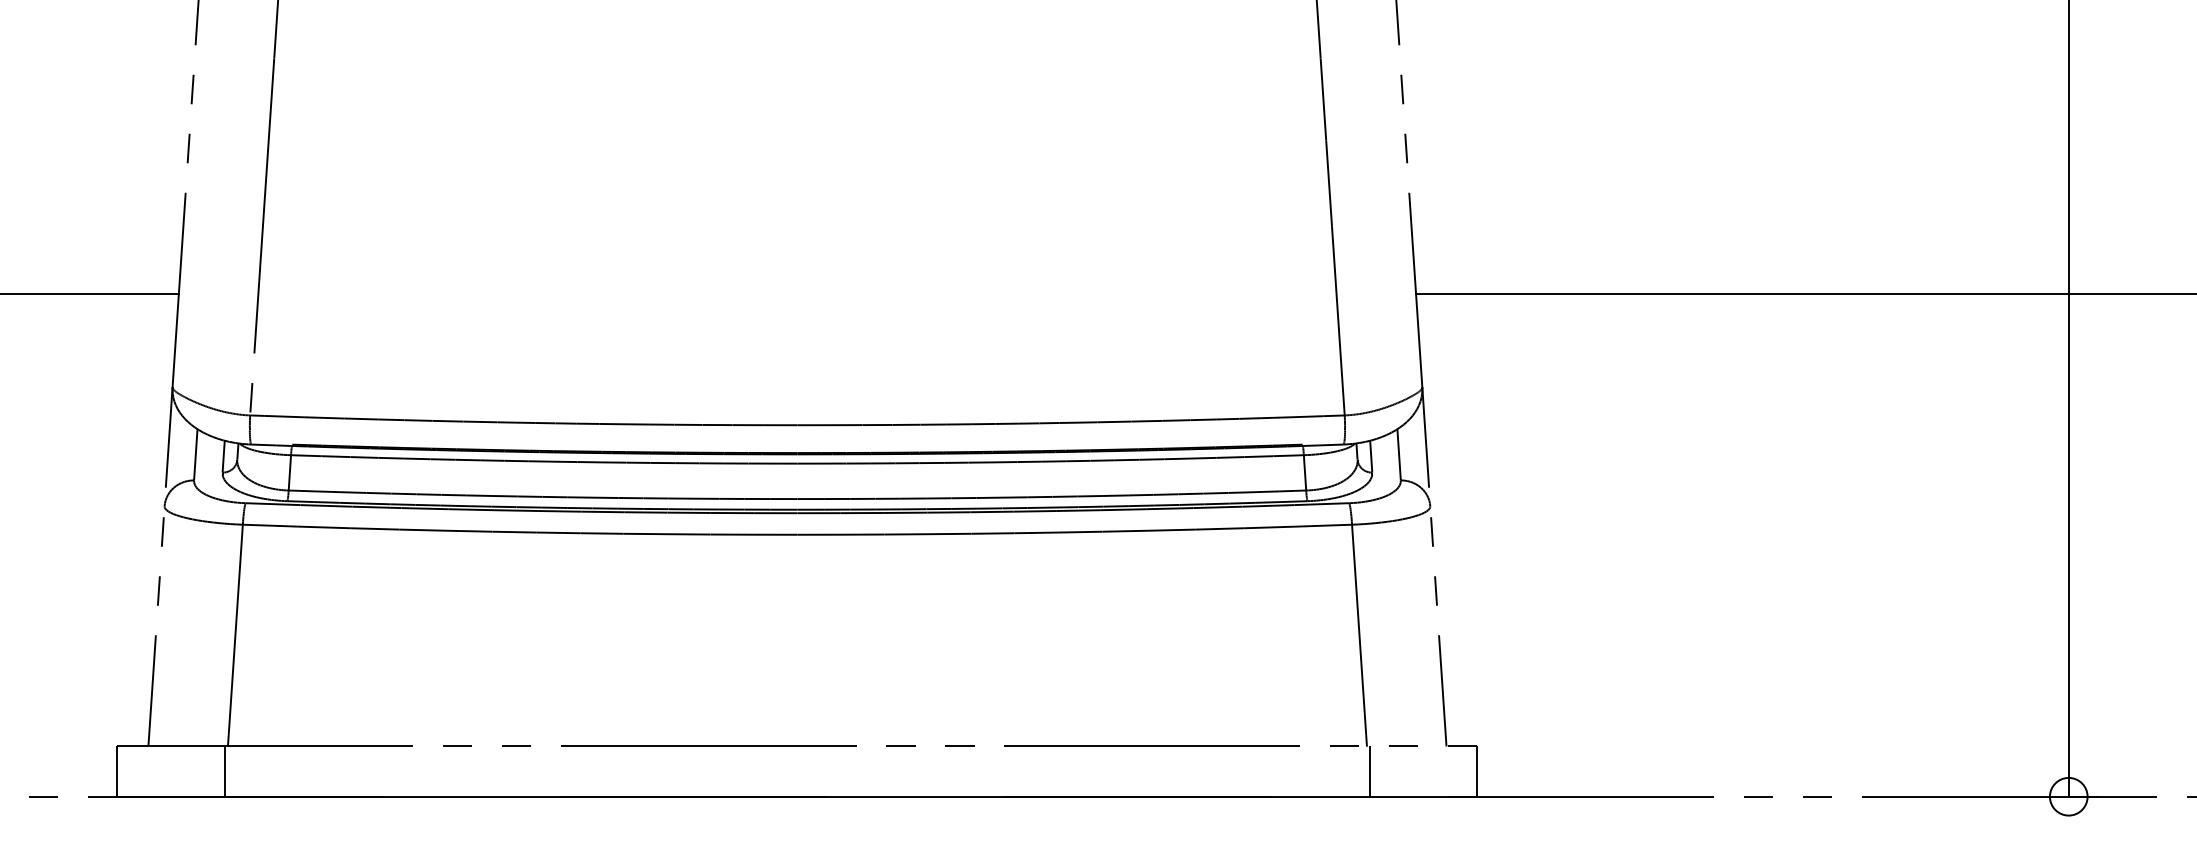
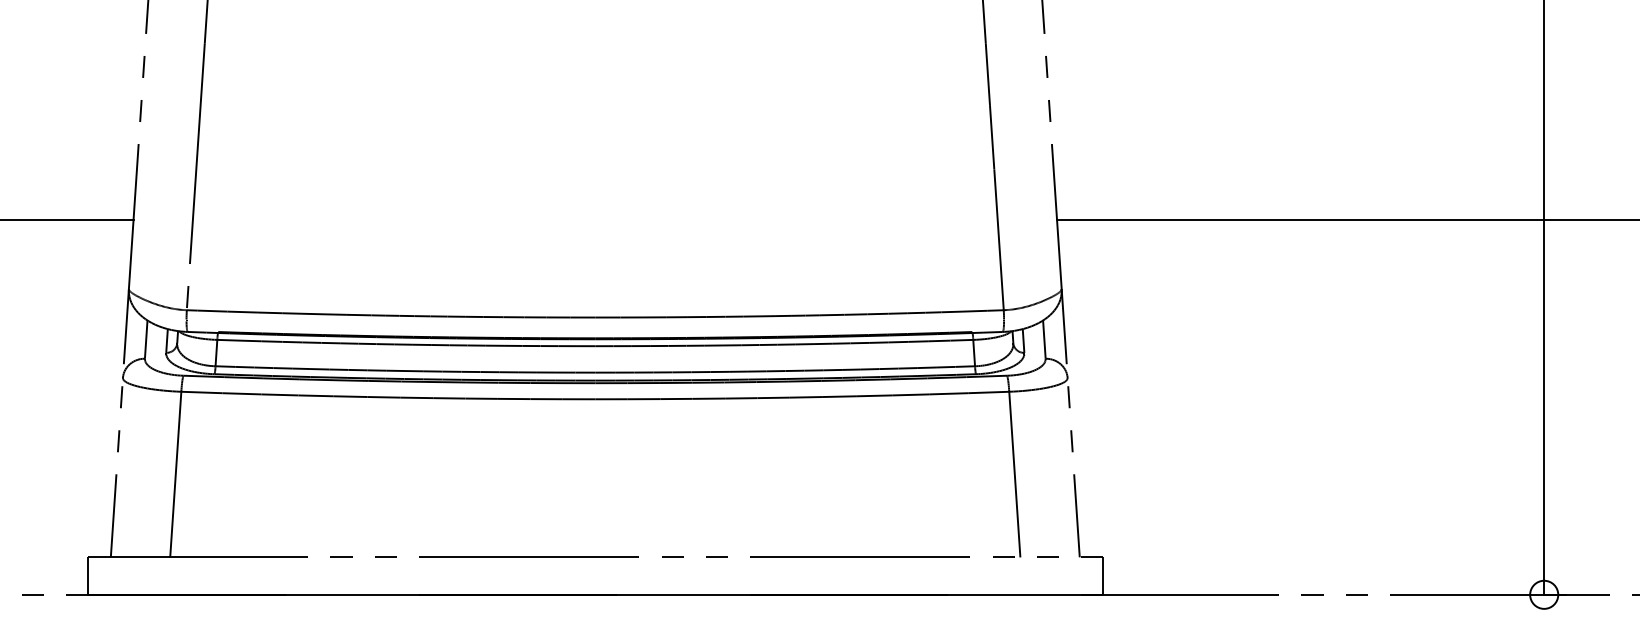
line: (225, 771) -> (168, 575), removed
line: (1369, 771) -> (1022, 575), removed

